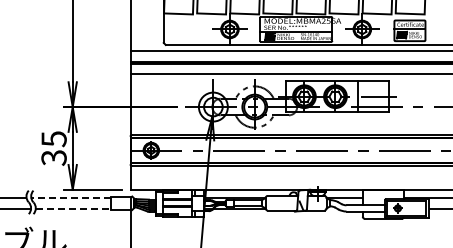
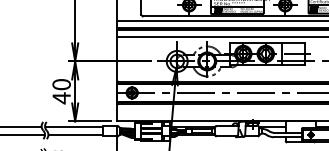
text: (53, 148) -> (61, 91), 35 -> 40
line: (71, 197) -> (74, 127), dashed -> solid
line: (73, 208) -> (75, 135), dashed -> solid

